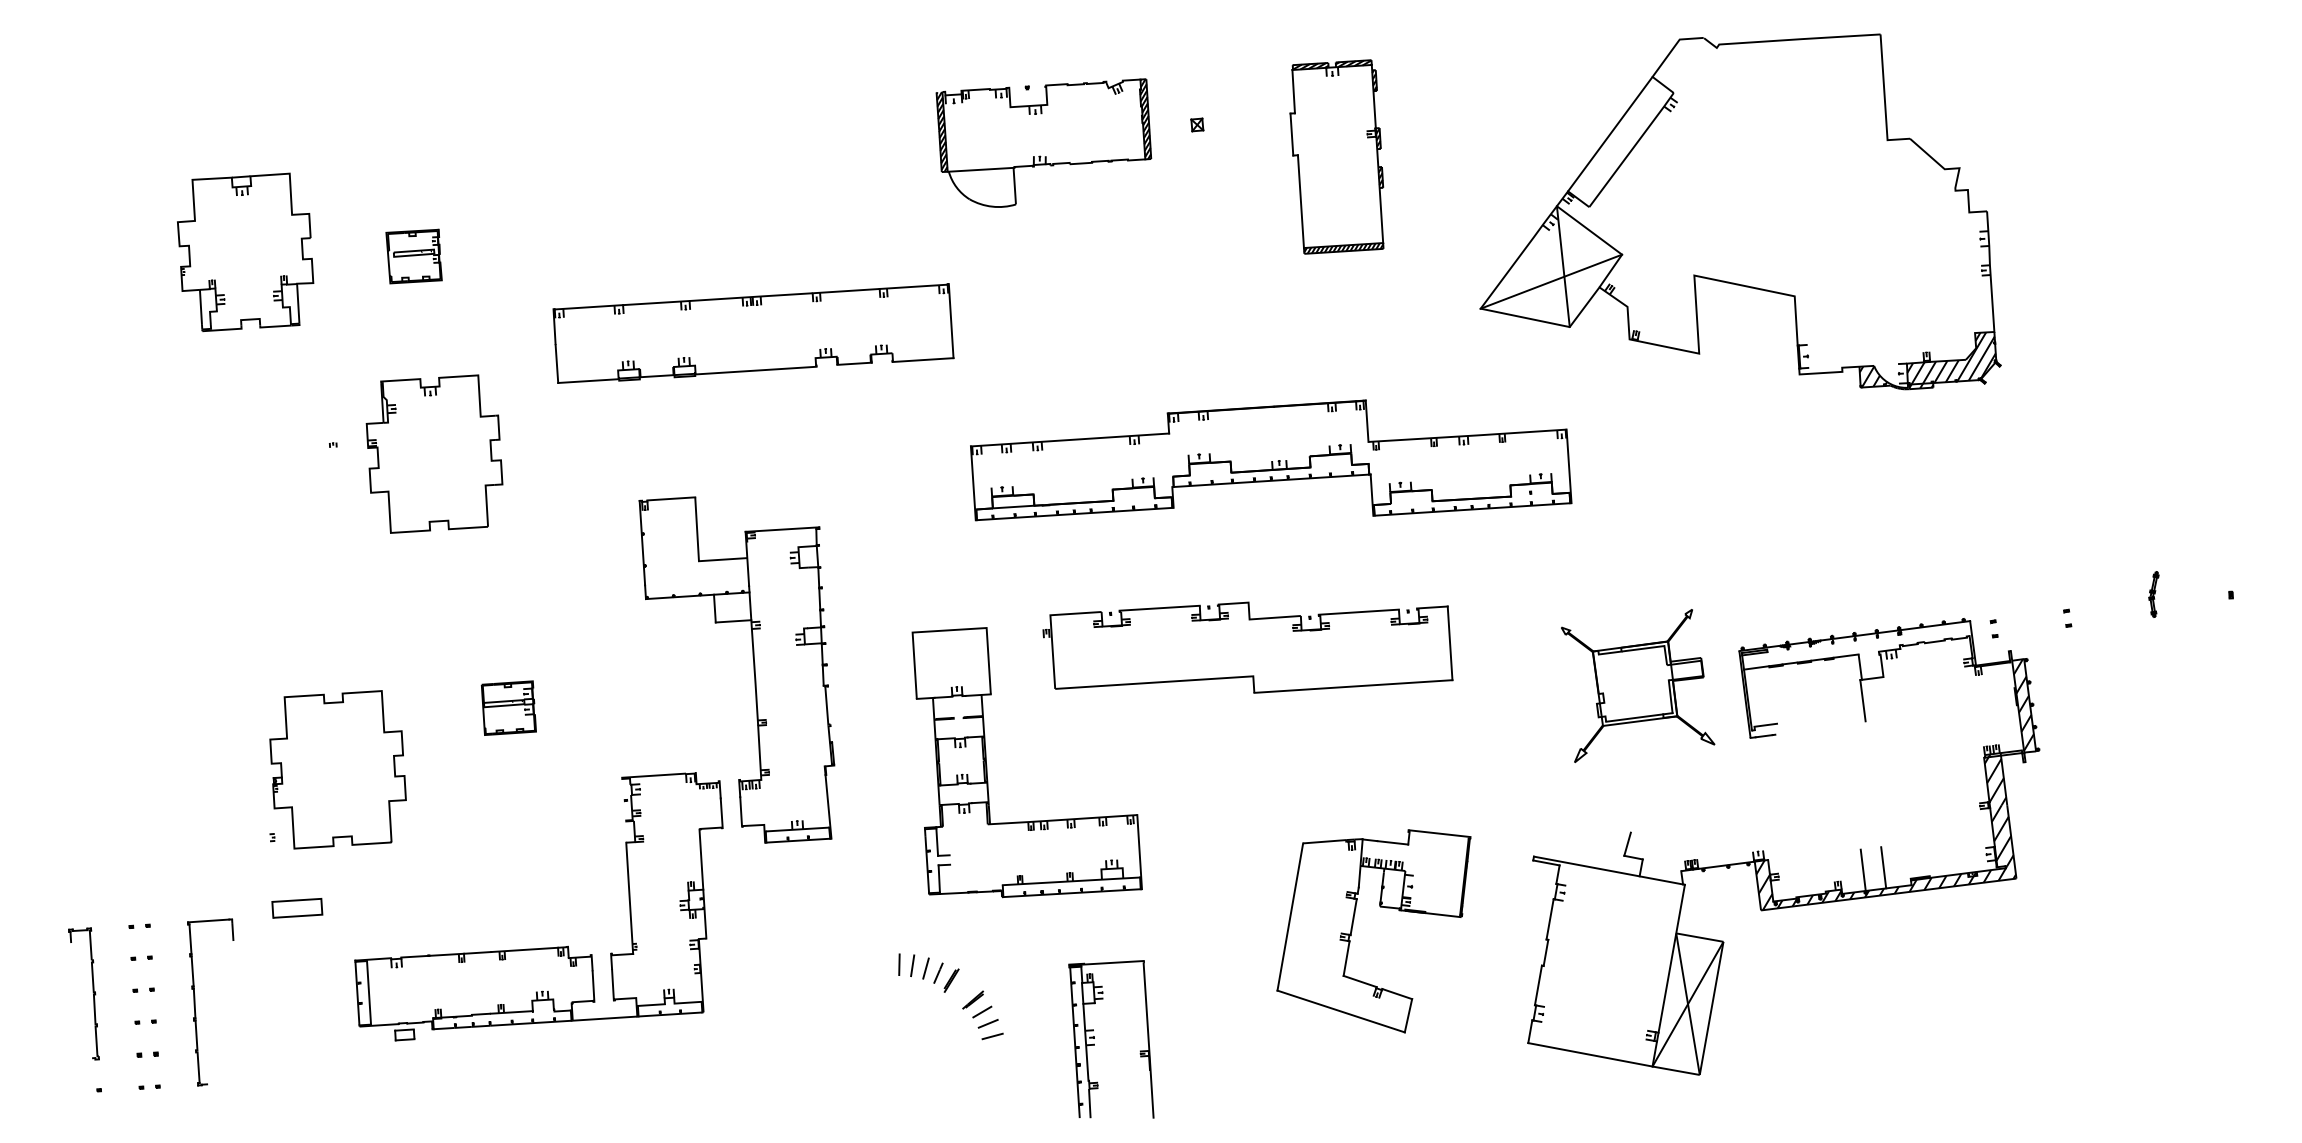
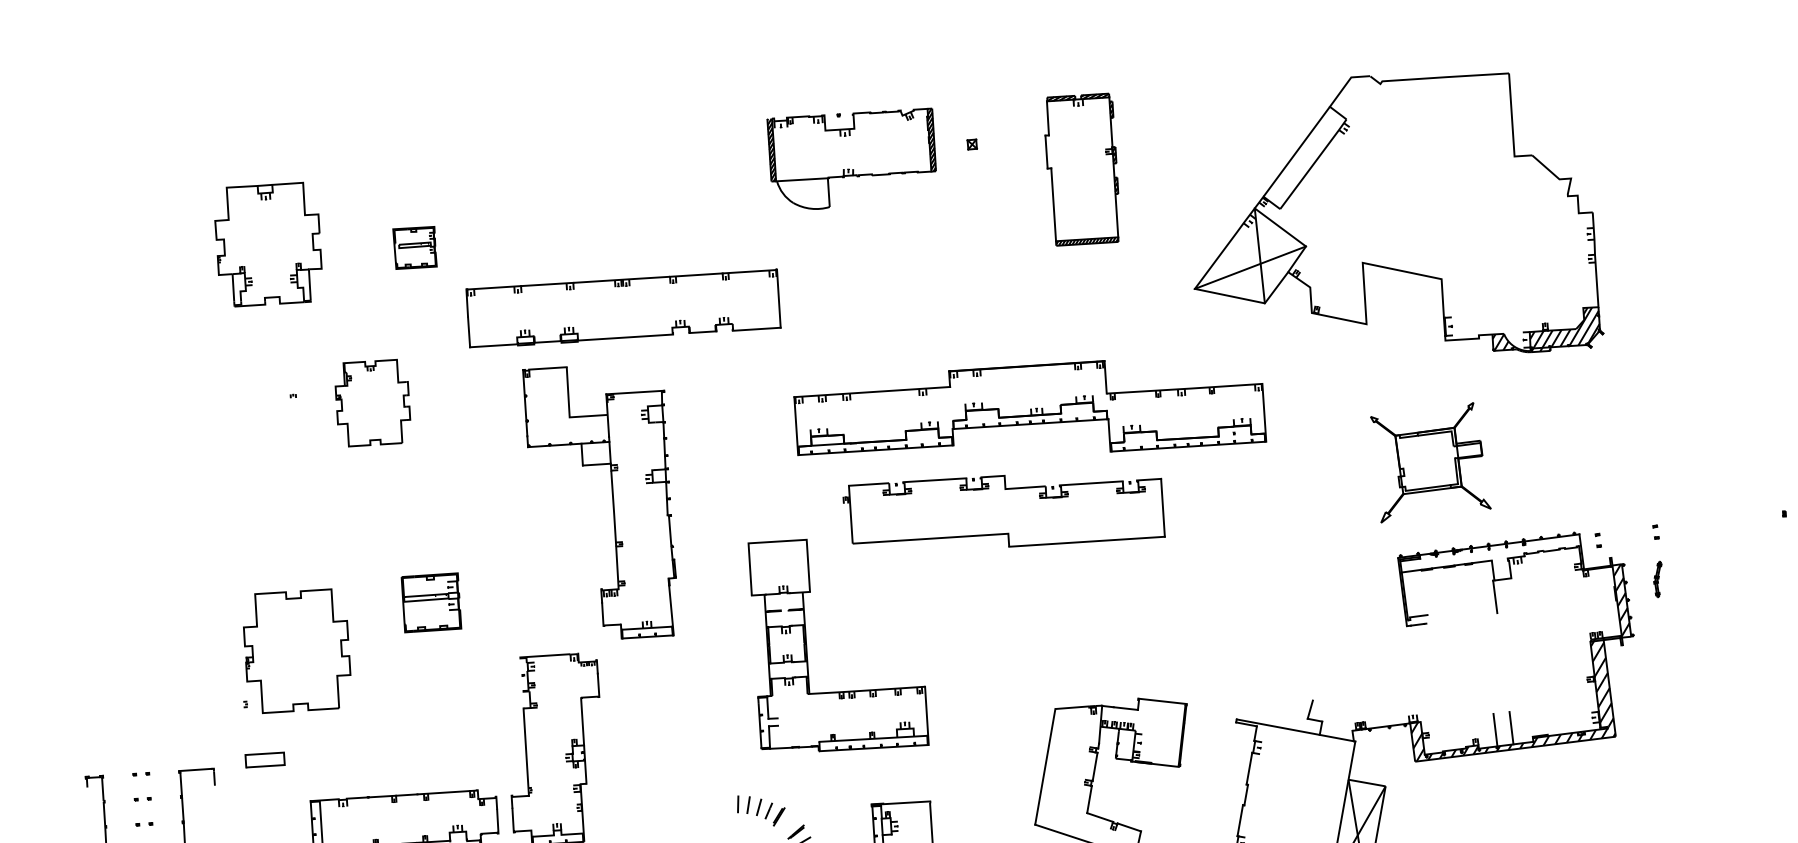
part: (245, 251) -> (268, 243), moved
part: (413, 256) -> (414, 247), moved
part: (434, 453) -> (372, 402), size x0.7
part: (2153, 594) -> (1657, 579), moved
part: (1247, 647) -> (1003, 511), moved
part: (753, 669) -> (612, 502), moved
part: (1638, 685) -> (1431, 462), moved
part: (508, 707) -> (431, 602), size x1.4

